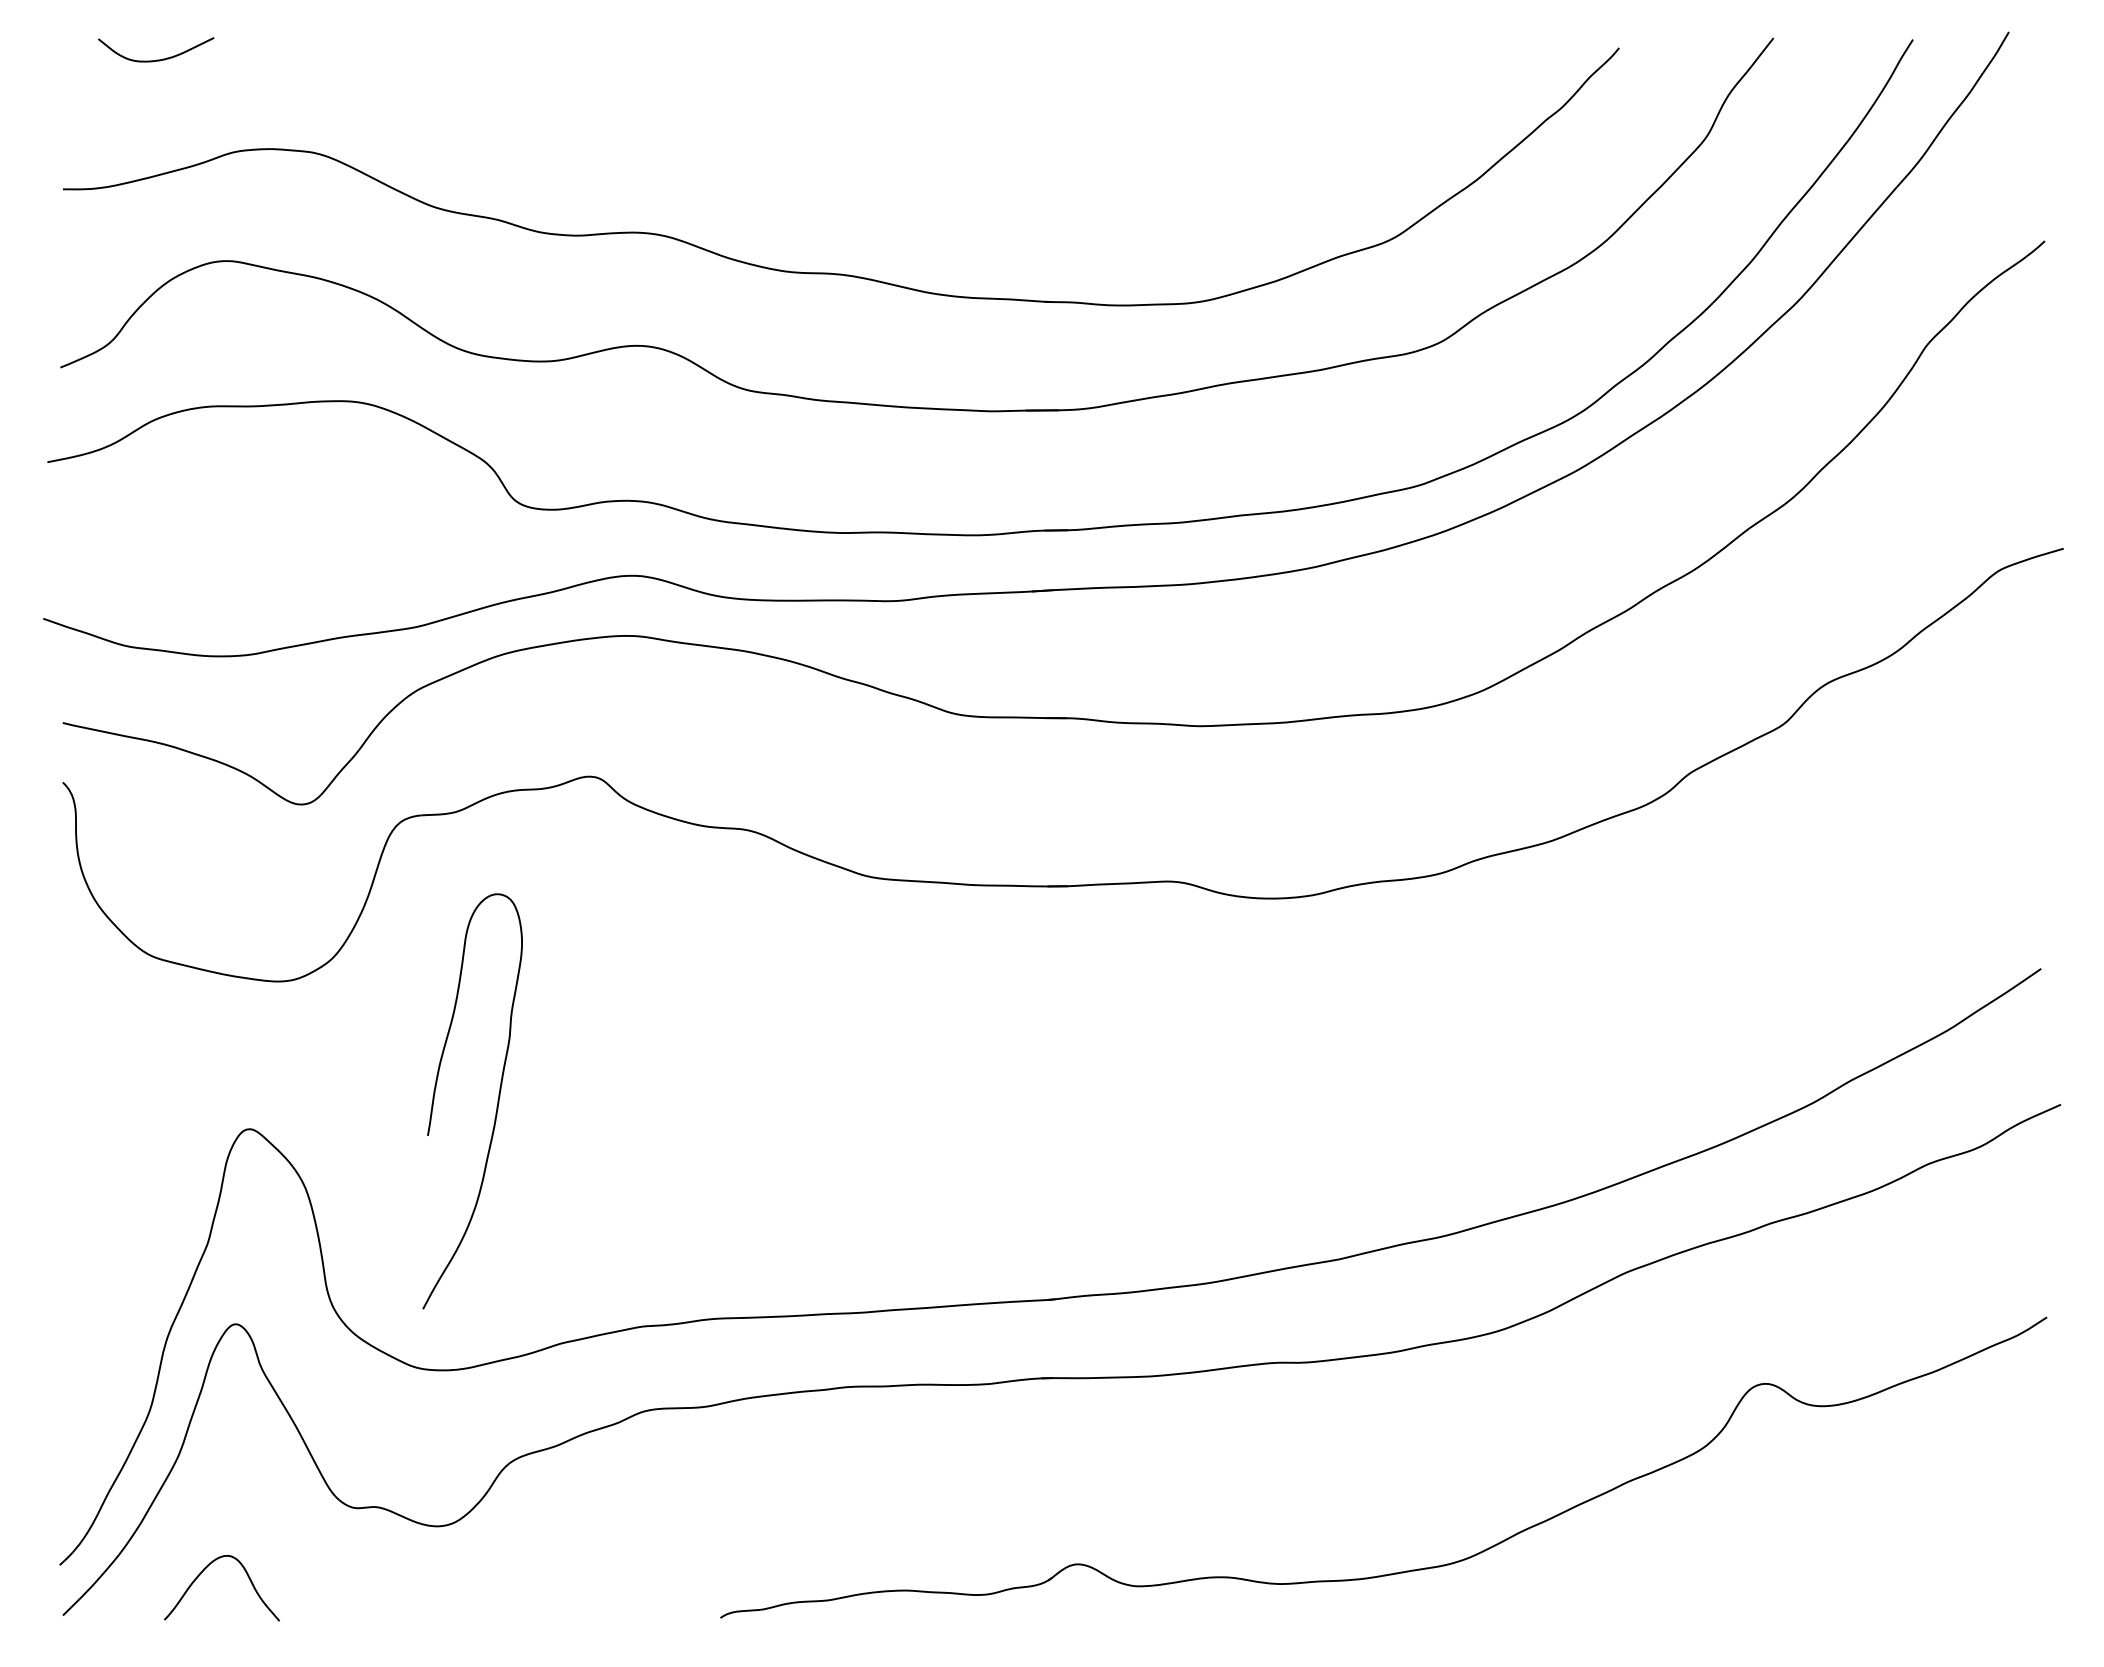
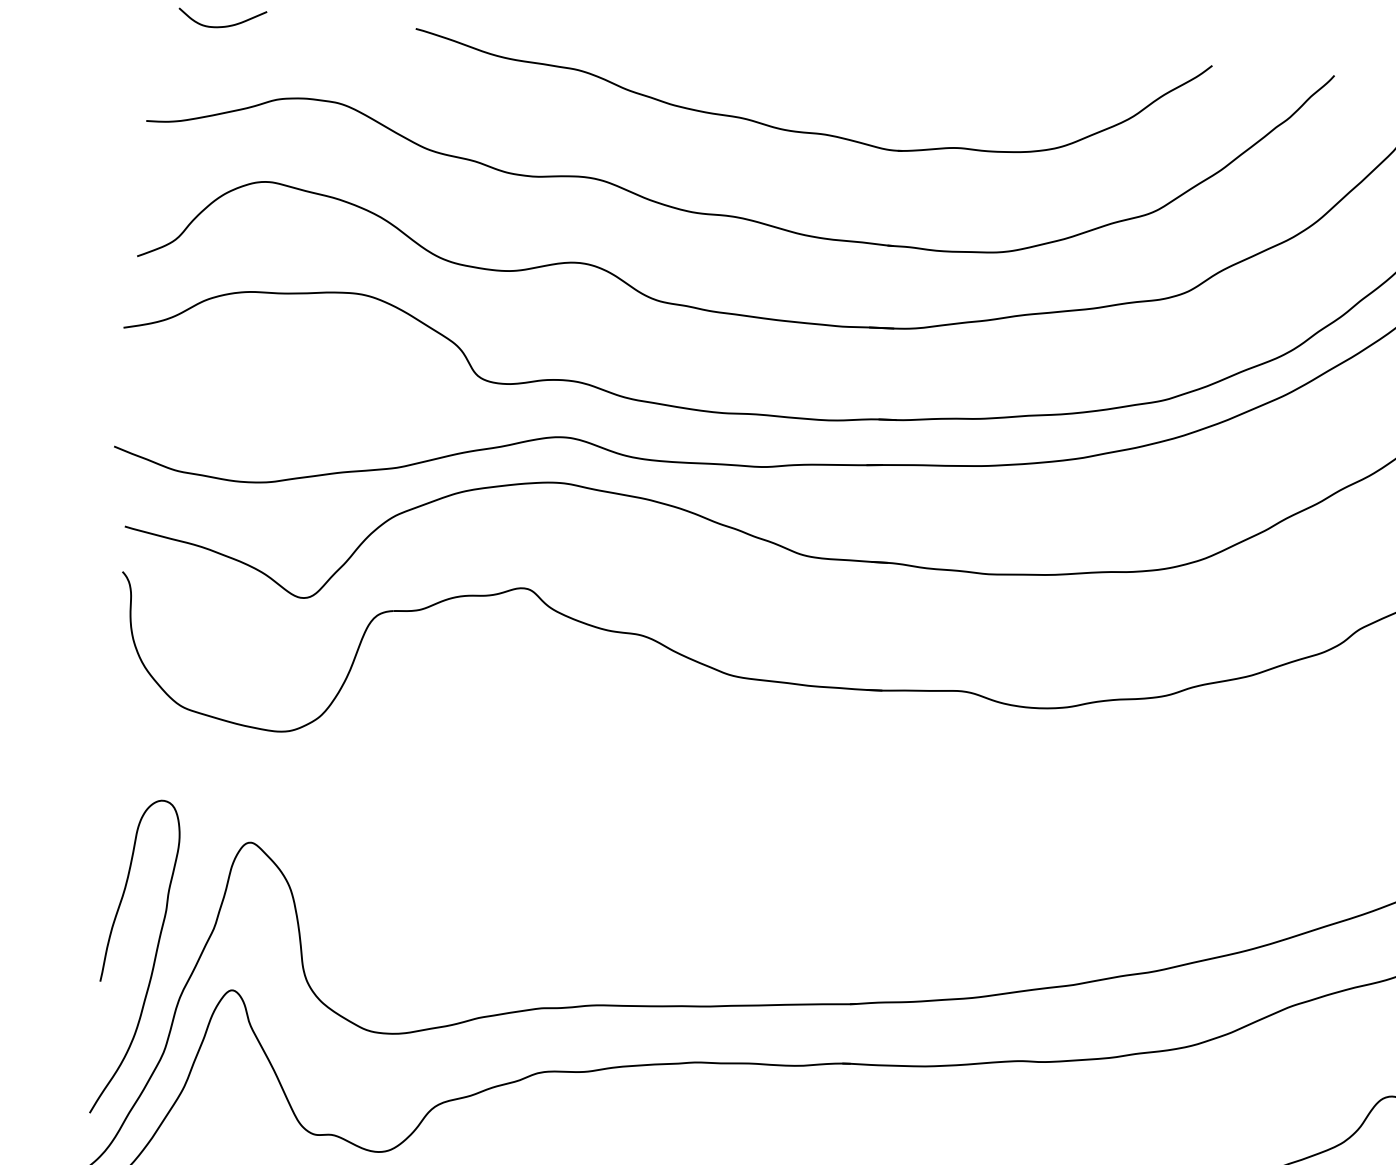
part: (934, 158) -> (809, 132), added
curve: (496, 1106) -> (153, 962), moved

